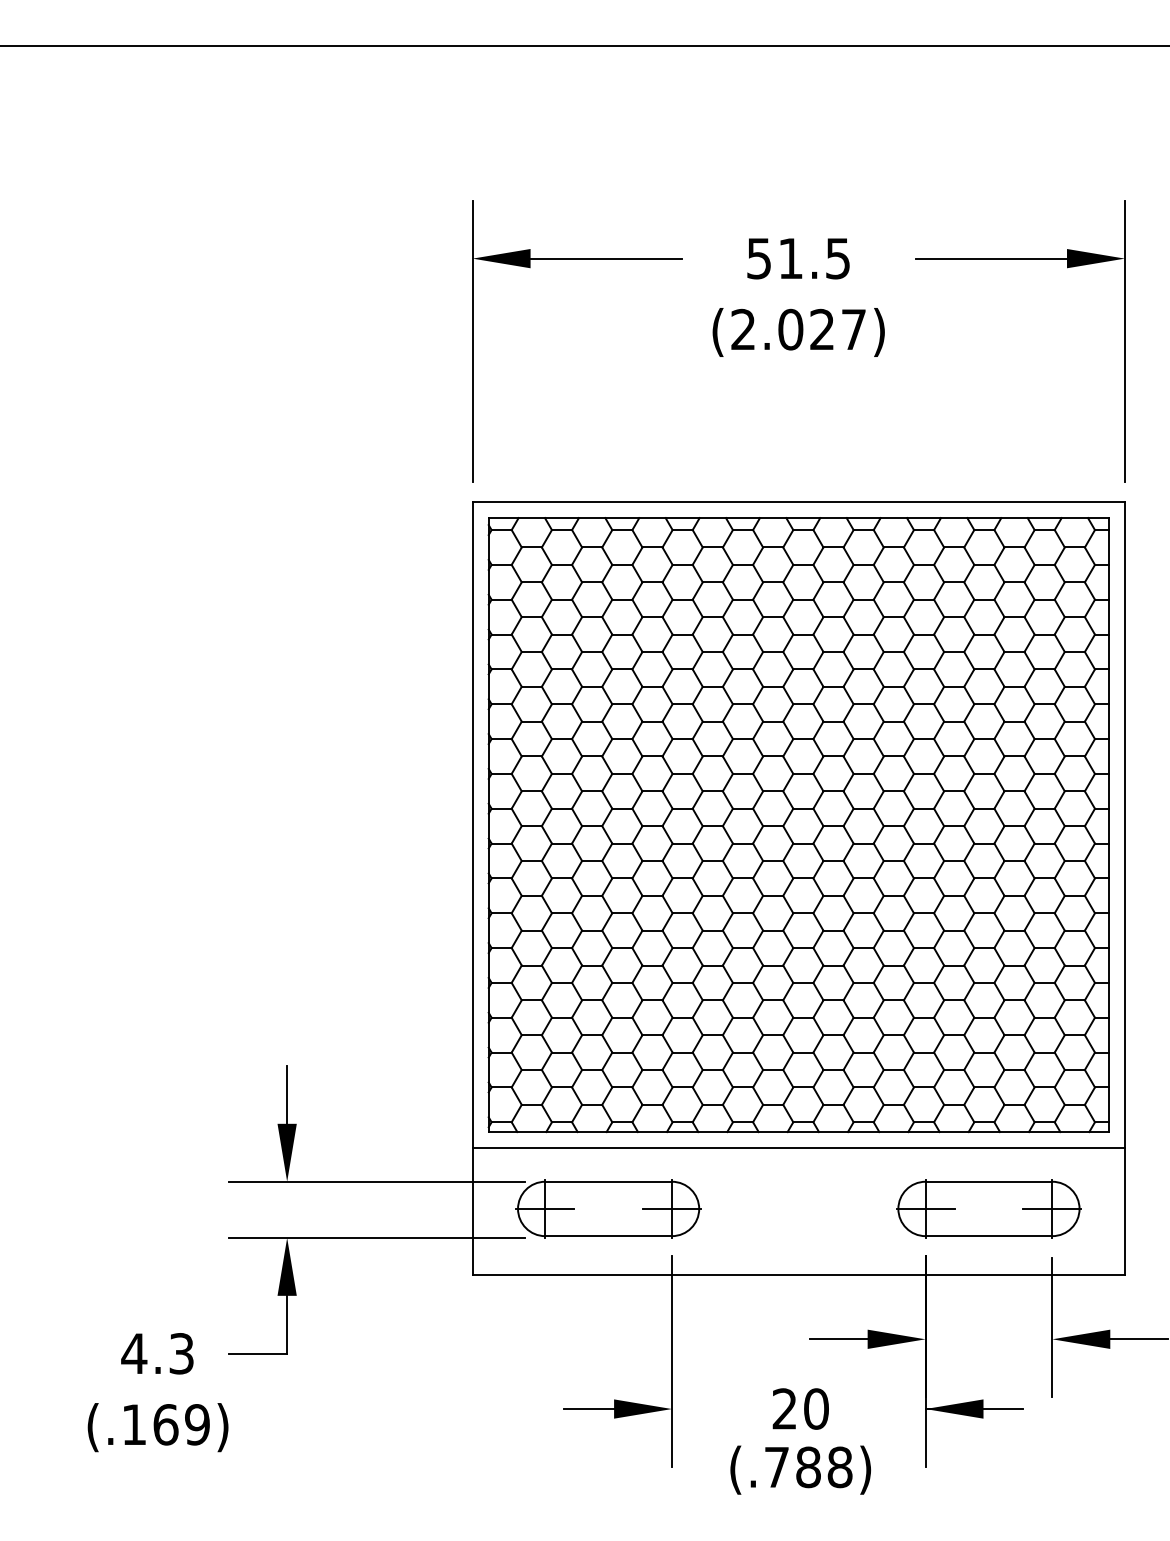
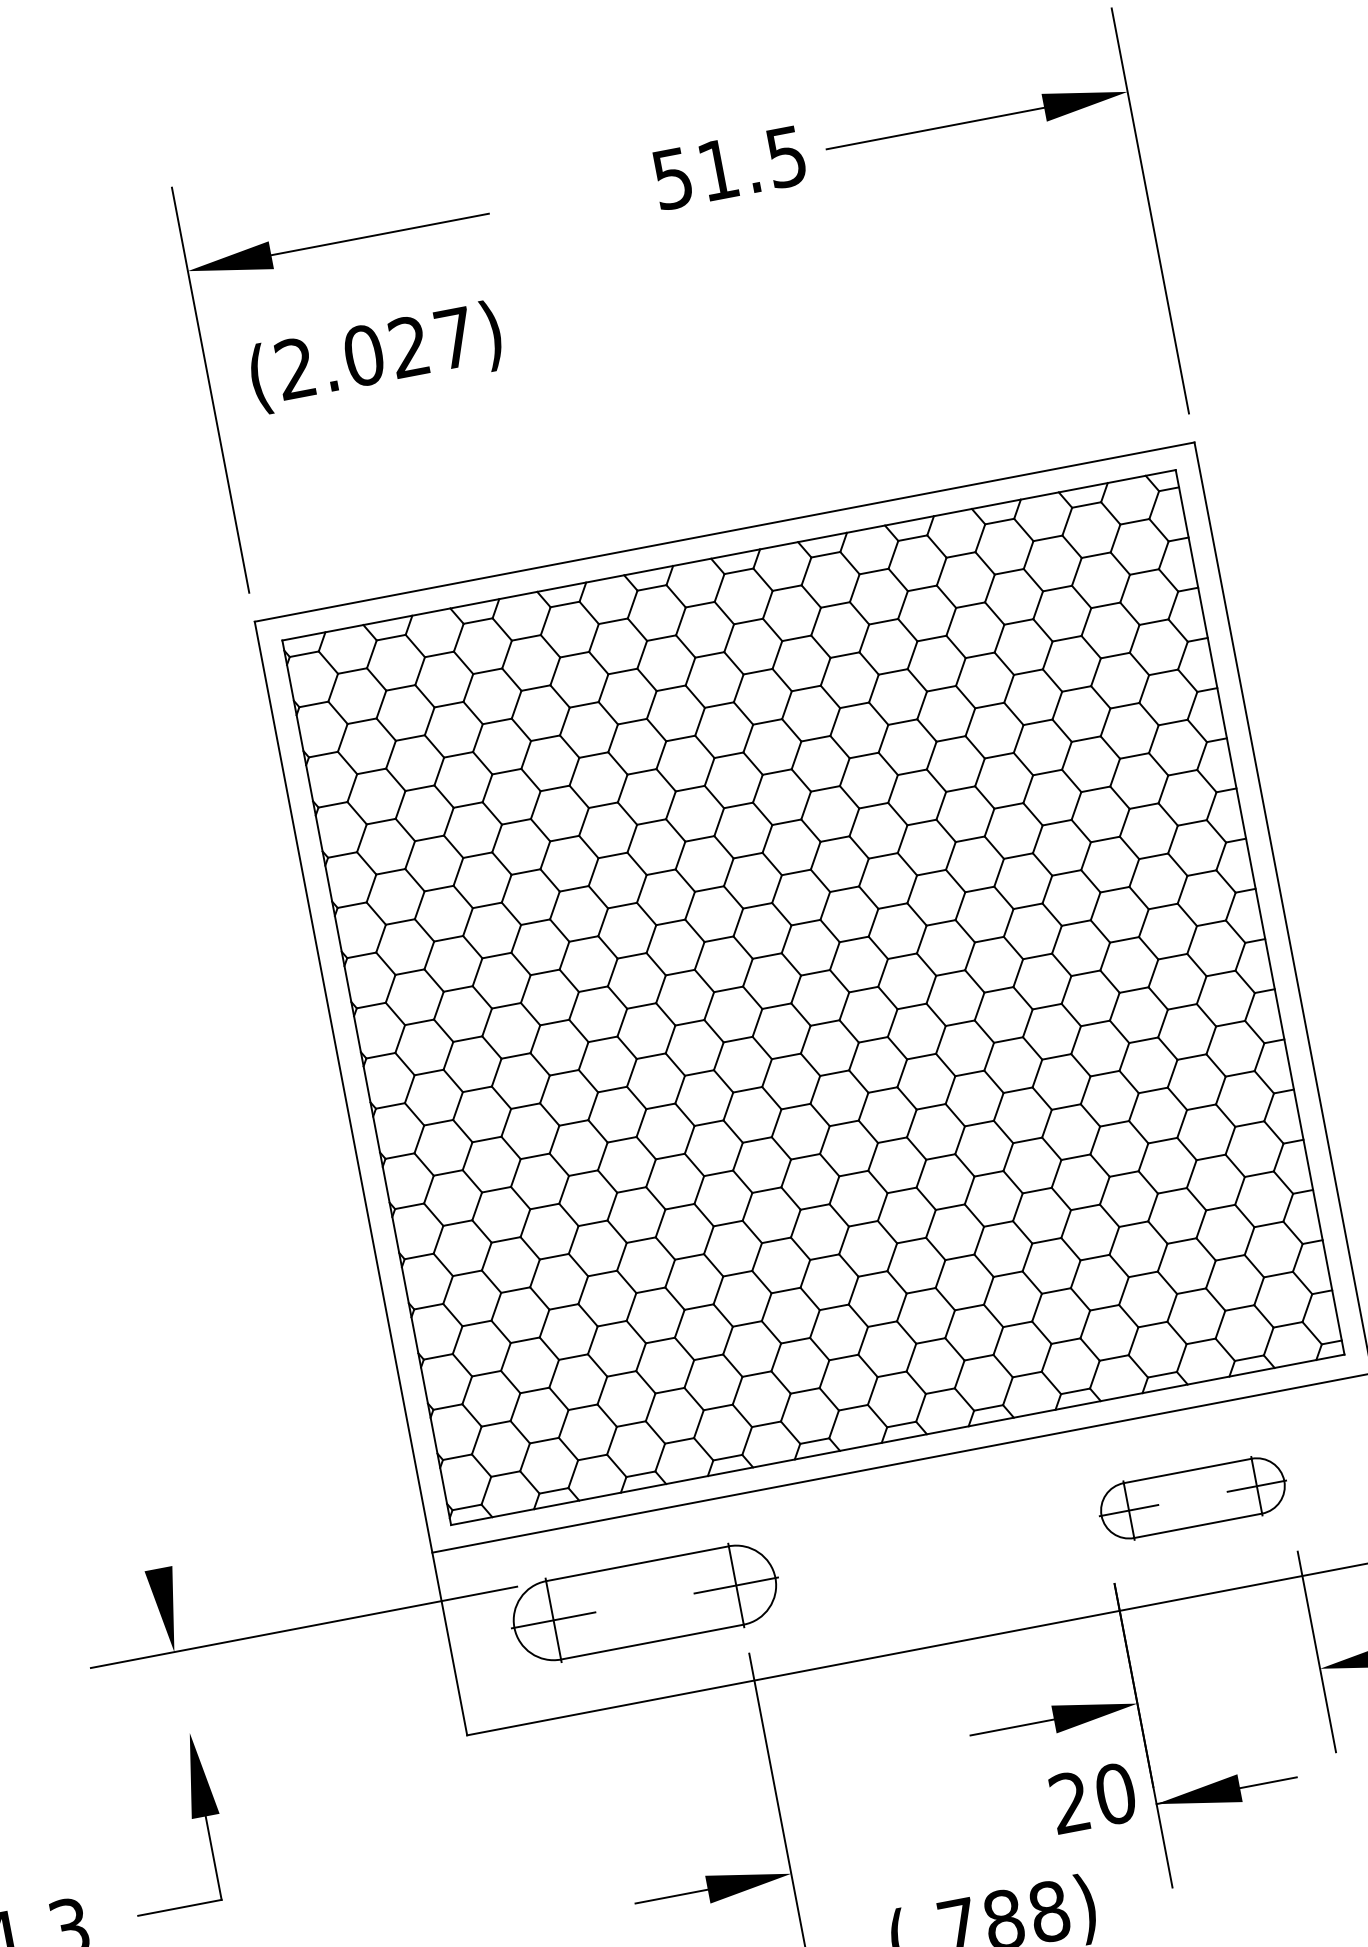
text: (798, 258) -> (729, 167), moved
text: (798, 332) -> (375, 357), moved
line: (287, 1094) -> (150, 1526), removed
part: (988, 1208) -> (1192, 1497), size x0.7
line: (377, 1237) -> (319, 1707), removed
text: (800, 1408) -> (1092, 1797), moved

